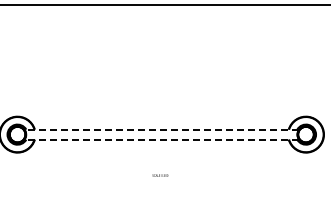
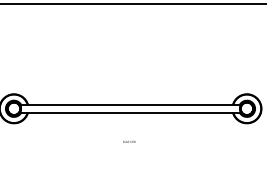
line: (161, 129) -> (130, 104), dashed -> solid
line: (161, 139) -> (130, 112), dashed -> solid

